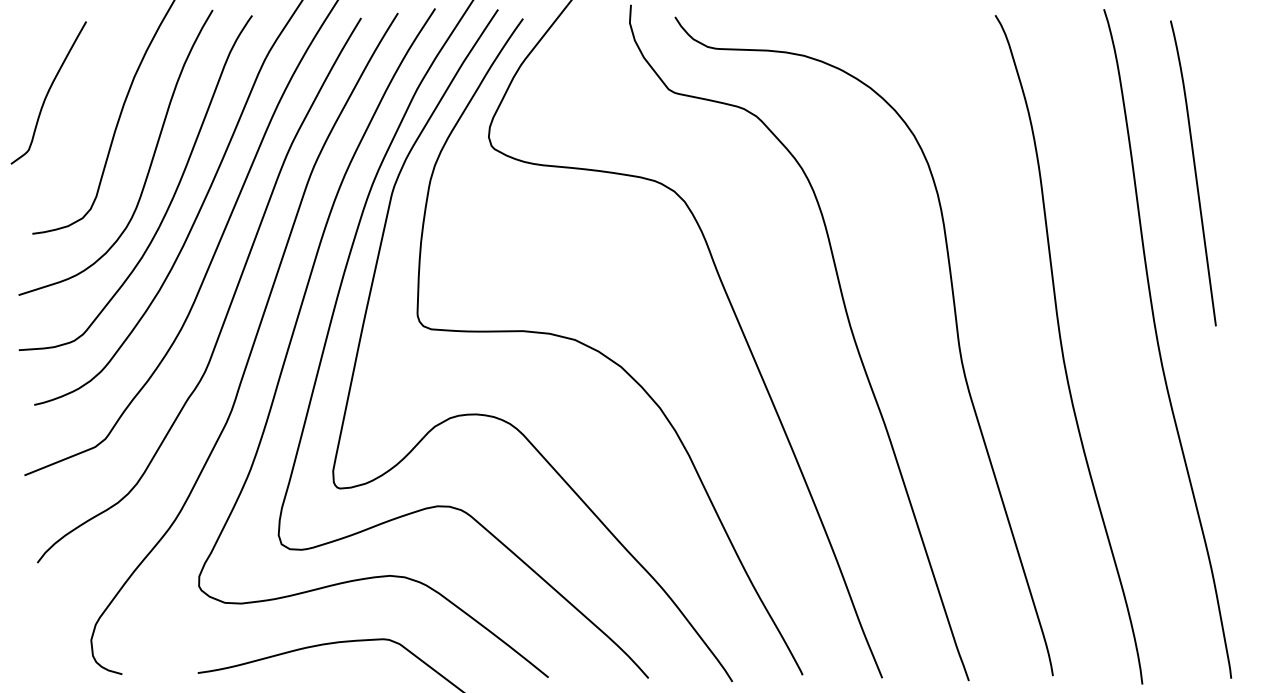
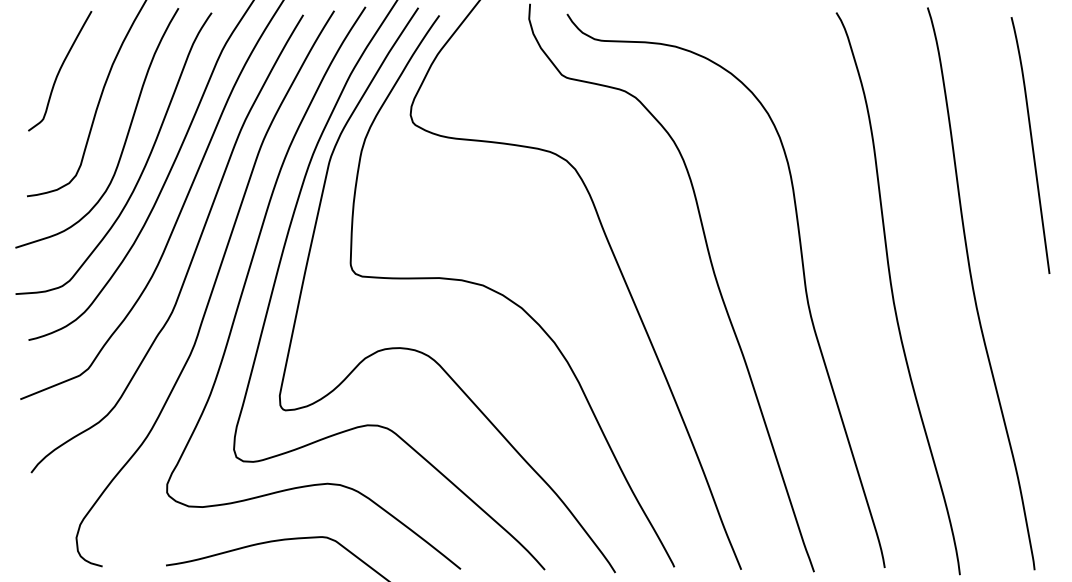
curve: (48, 92) -> (59, 70), moved
curve: (1194, 173) -> (1031, 145), moved

